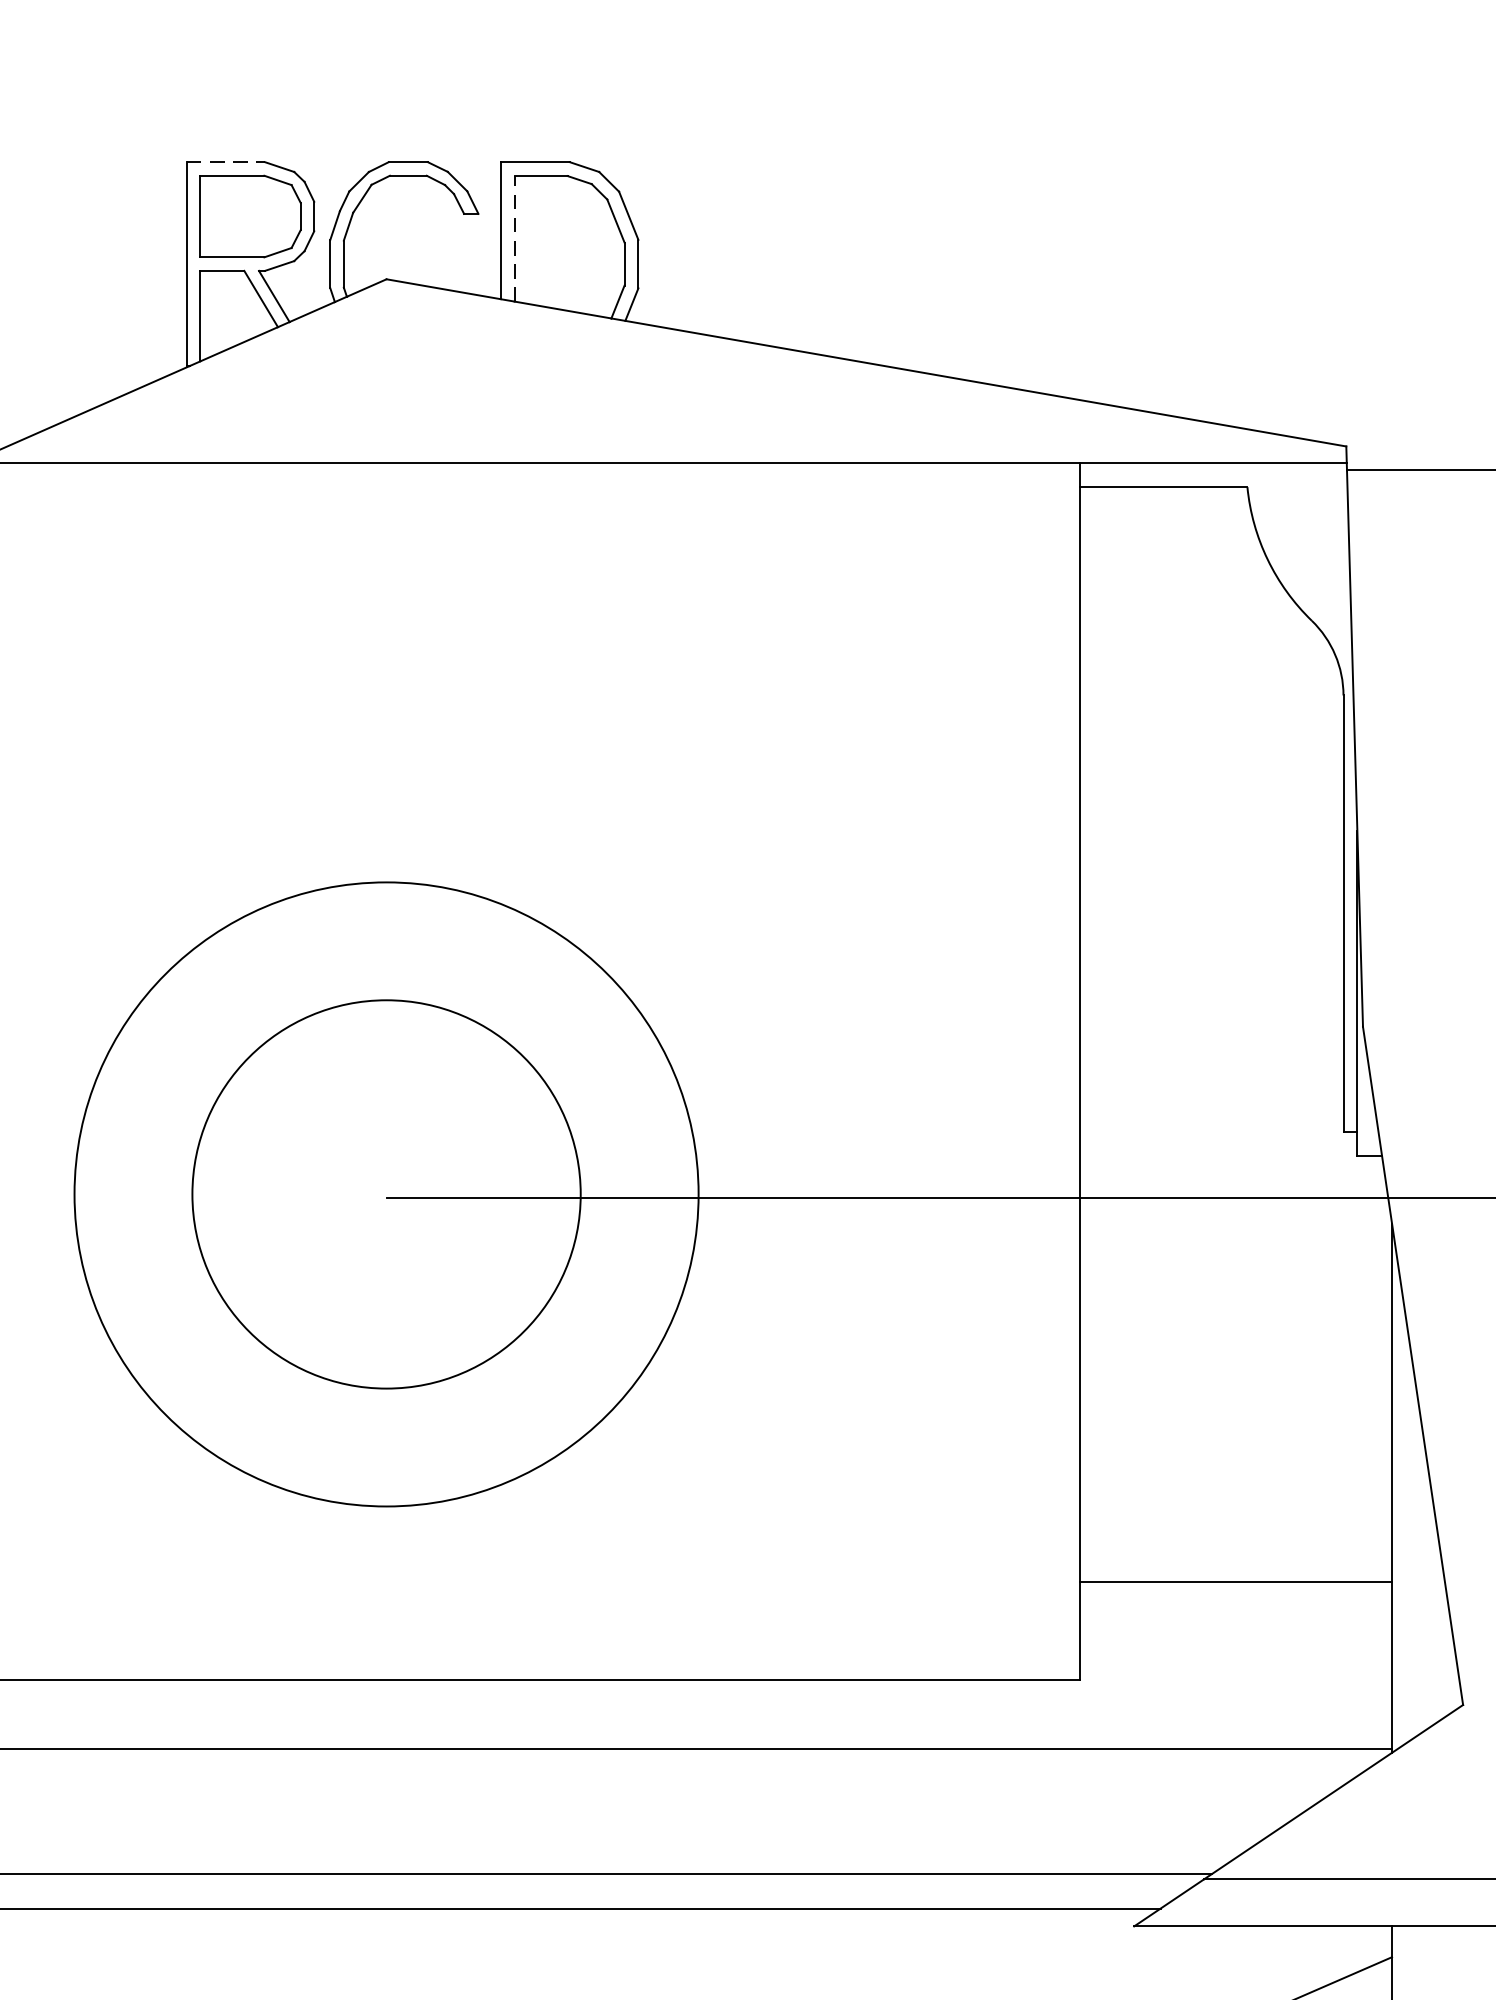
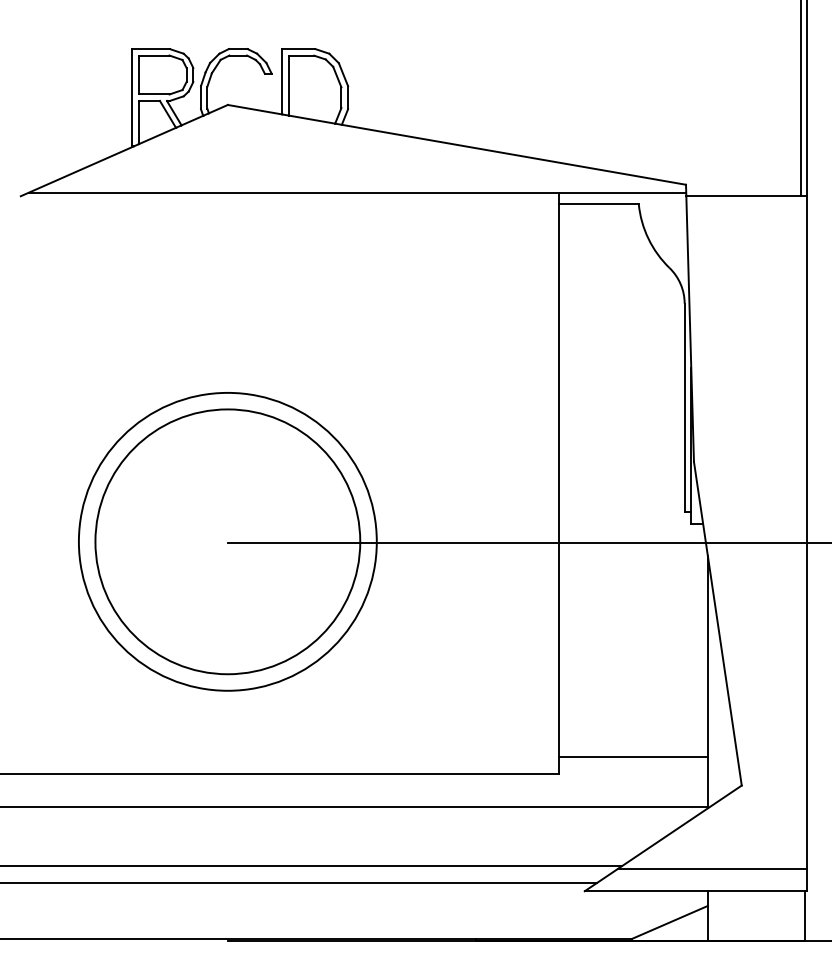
line: (226, 163) -> (151, 49), dashed -> solid
line: (513, 238) -> (288, 85), dashed -> solid
circle: (385, 1193) -> (227, 541), size x1.43
line: (1234, 1583) -> (632, 757), moved

